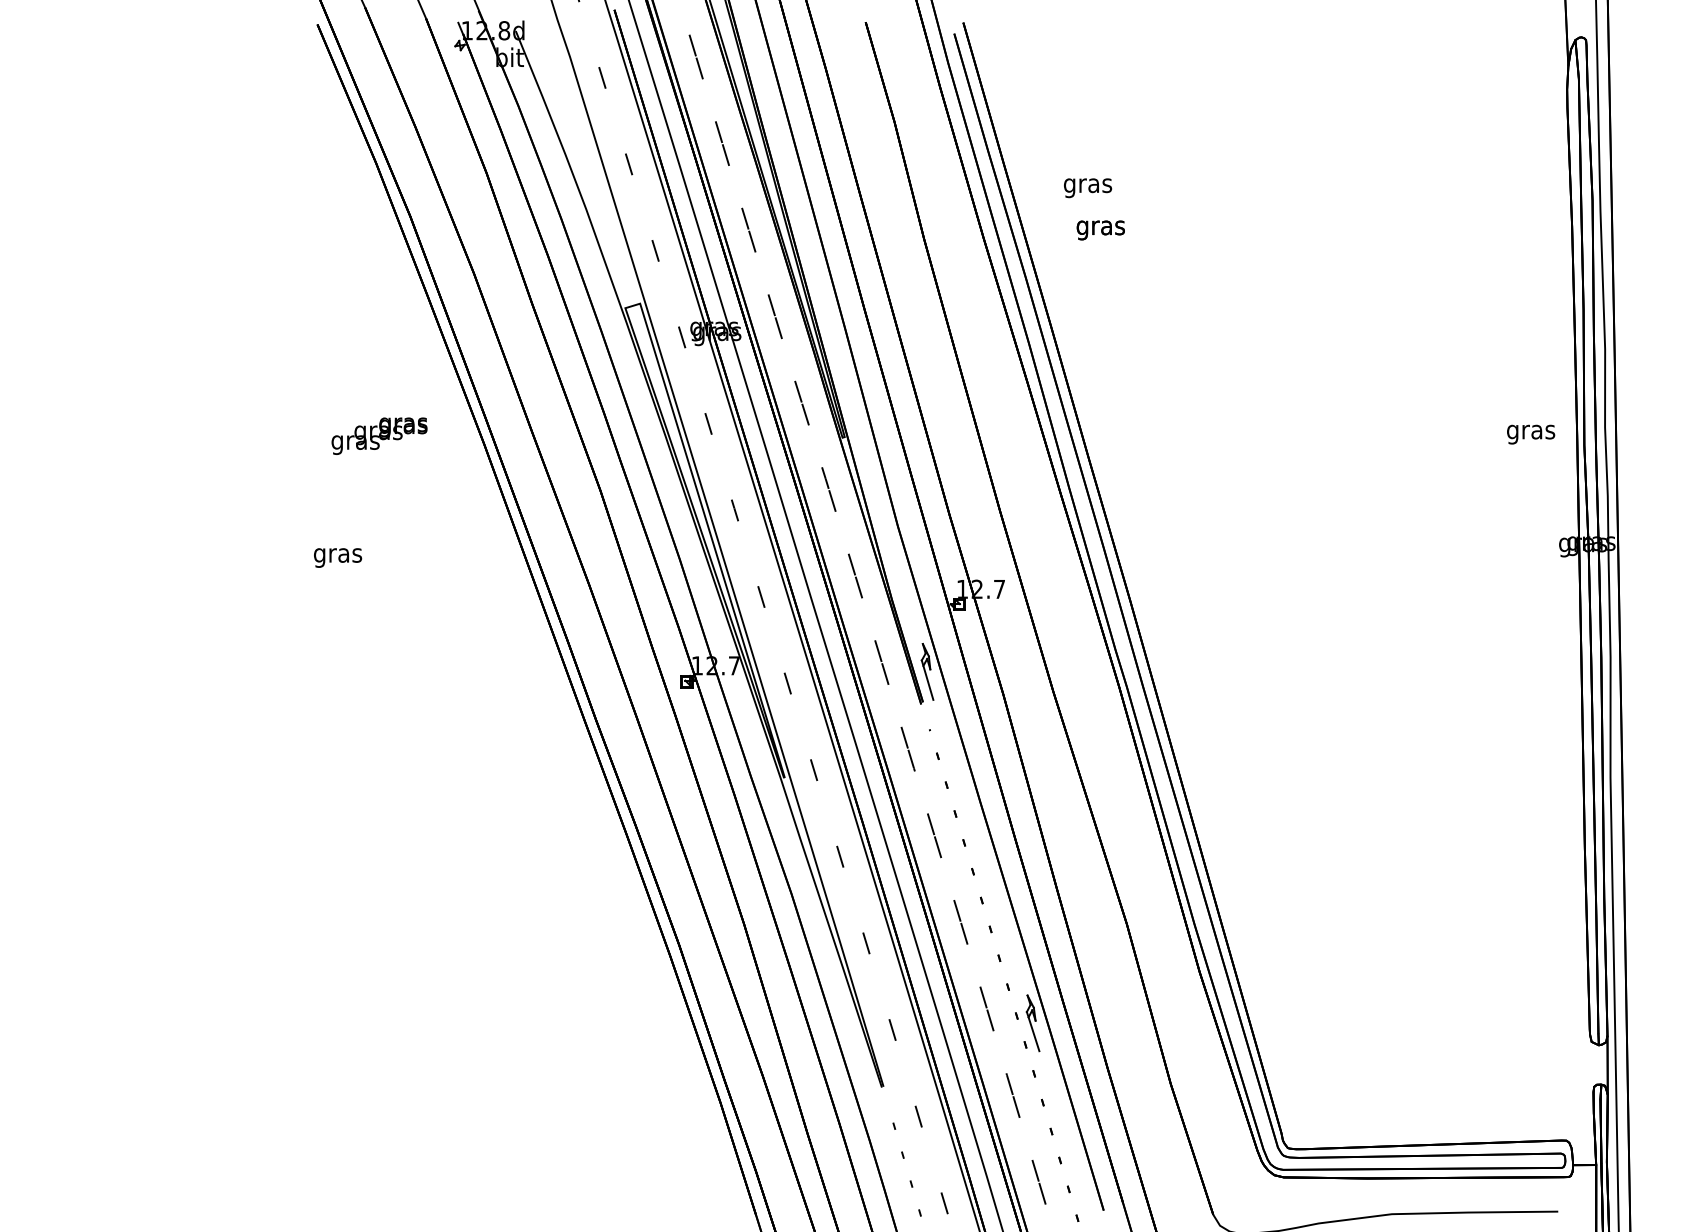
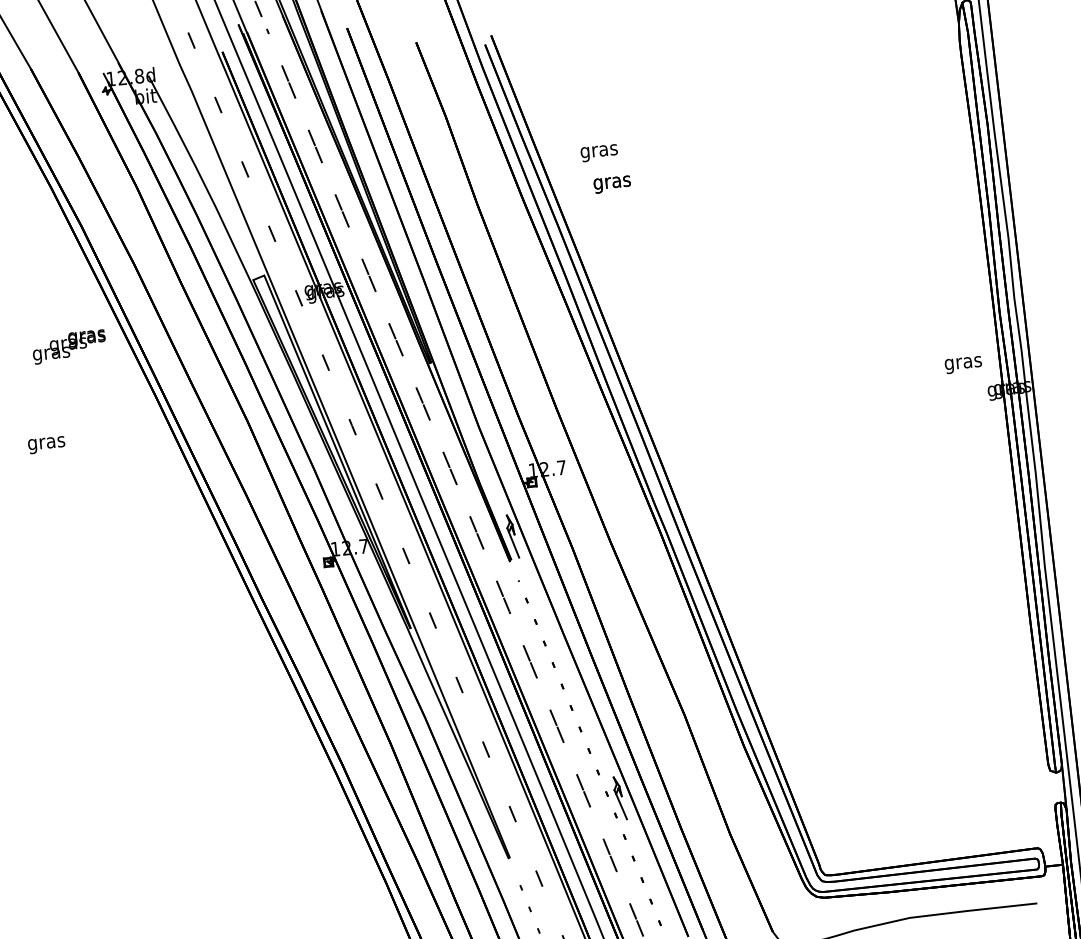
text: (1531, 434) -> (963, 364), moved
text: (379, 435) -> (69, 346), moved
text: (338, 557) -> (47, 444), moved

